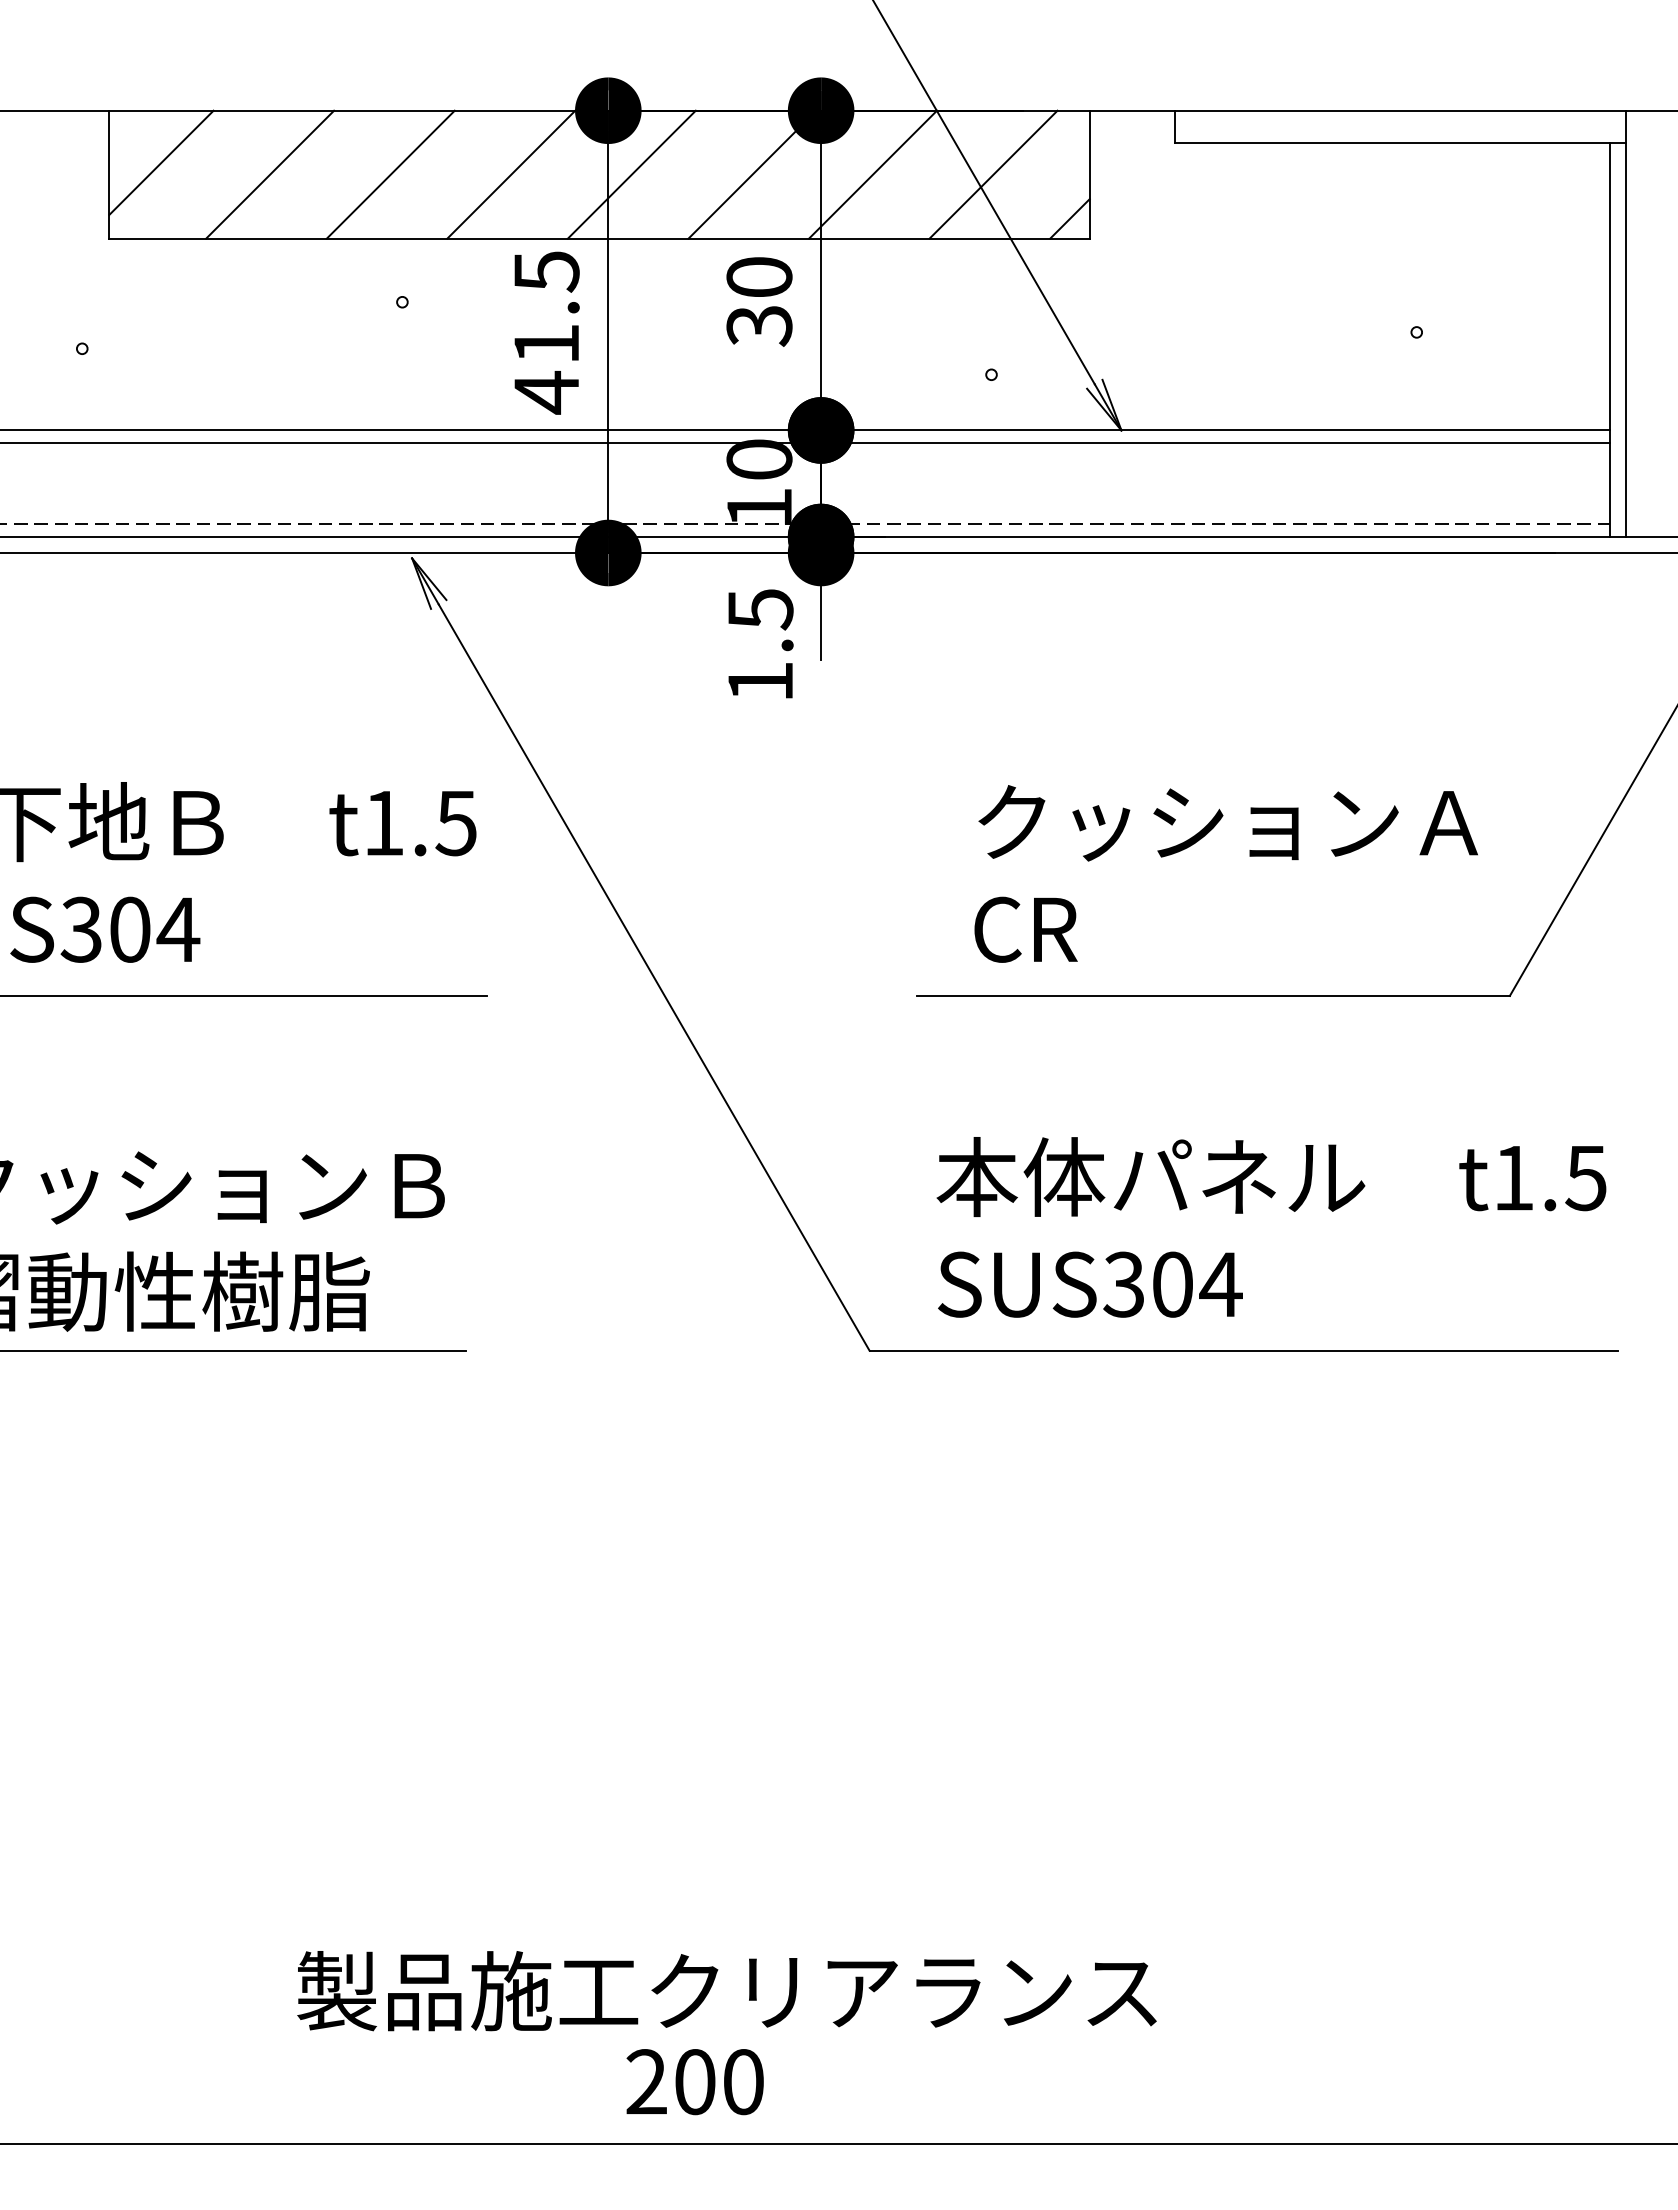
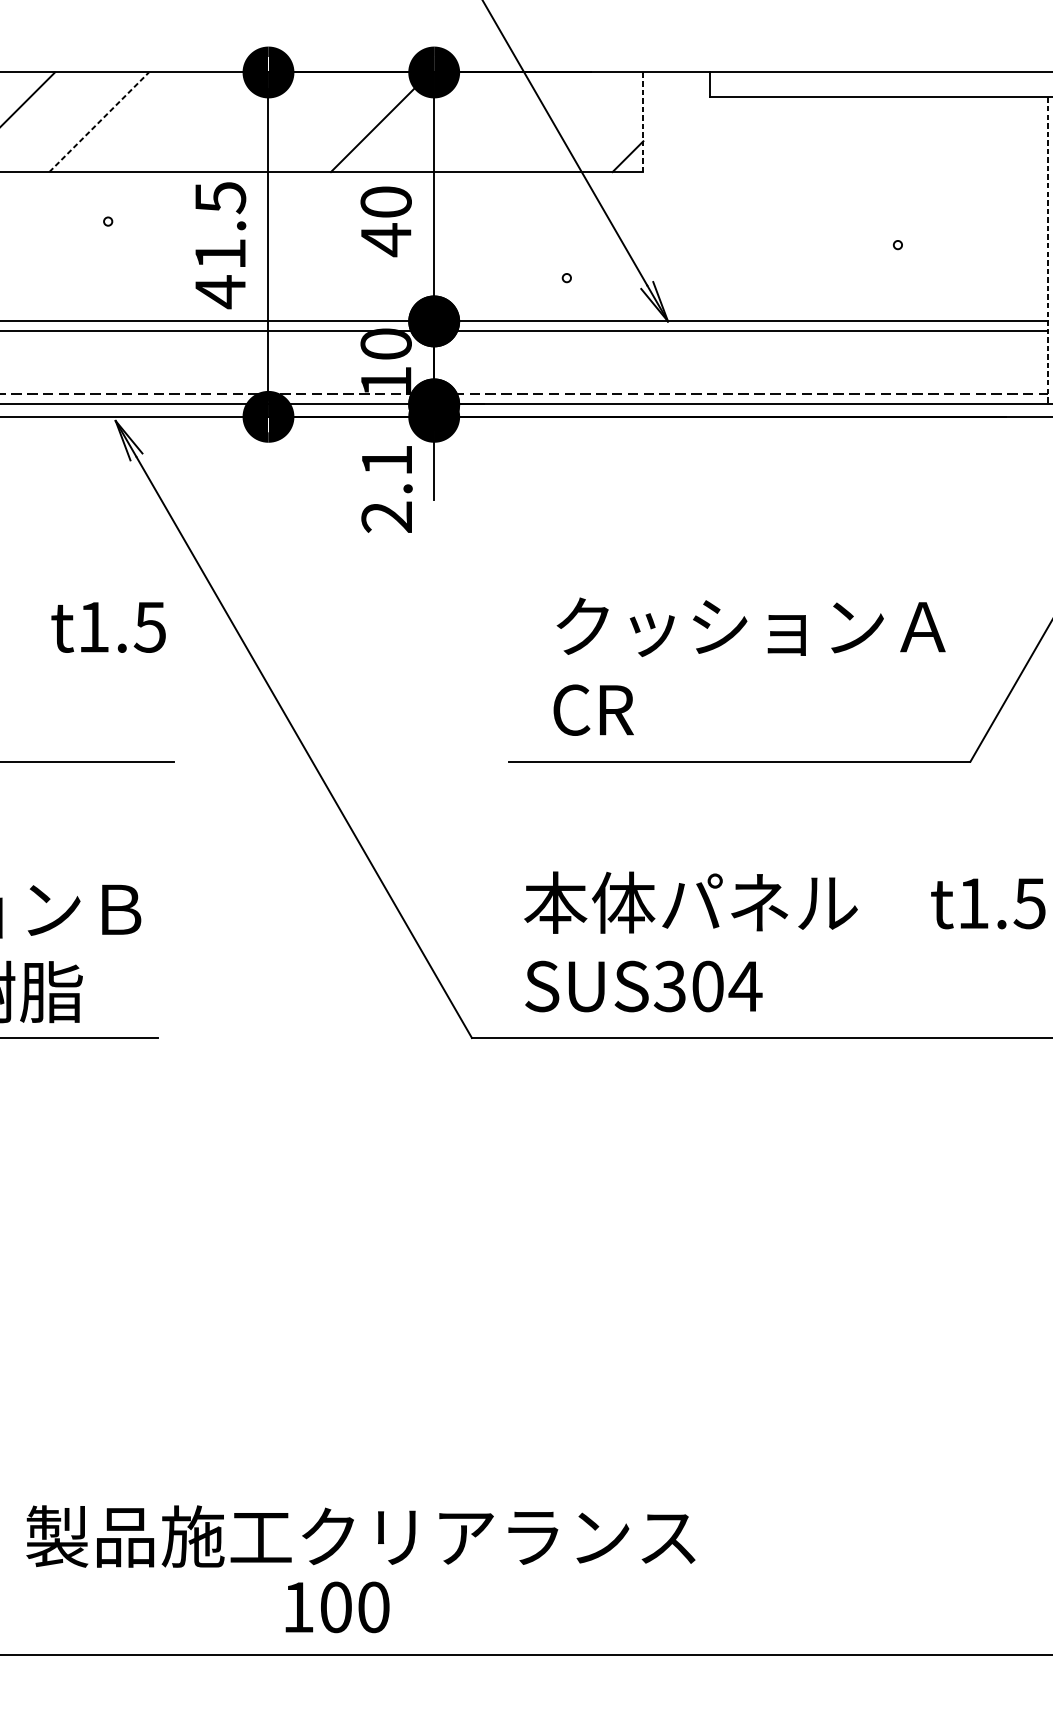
line: (391, 174) -> (99, 122), solid -> dashed
line: (511, 174) -> (193, 122), removed
line: (631, 174) -> (286, 122), removed
line: (872, 174) -> (474, 122), removed
line: (993, 174) -> (568, 122), removed
line: (1089, 174) -> (643, 122), solid -> dashed
text: (759, 325) -> (386, 239), 30 -> 40
line: (1609, 340) -> (1048, 251), solid -> dashed
text: (760, 645) -> (386, 488), 1.5 -> 2.1
text: (646, 2081) -> (298, 1606), 200 -> 100

